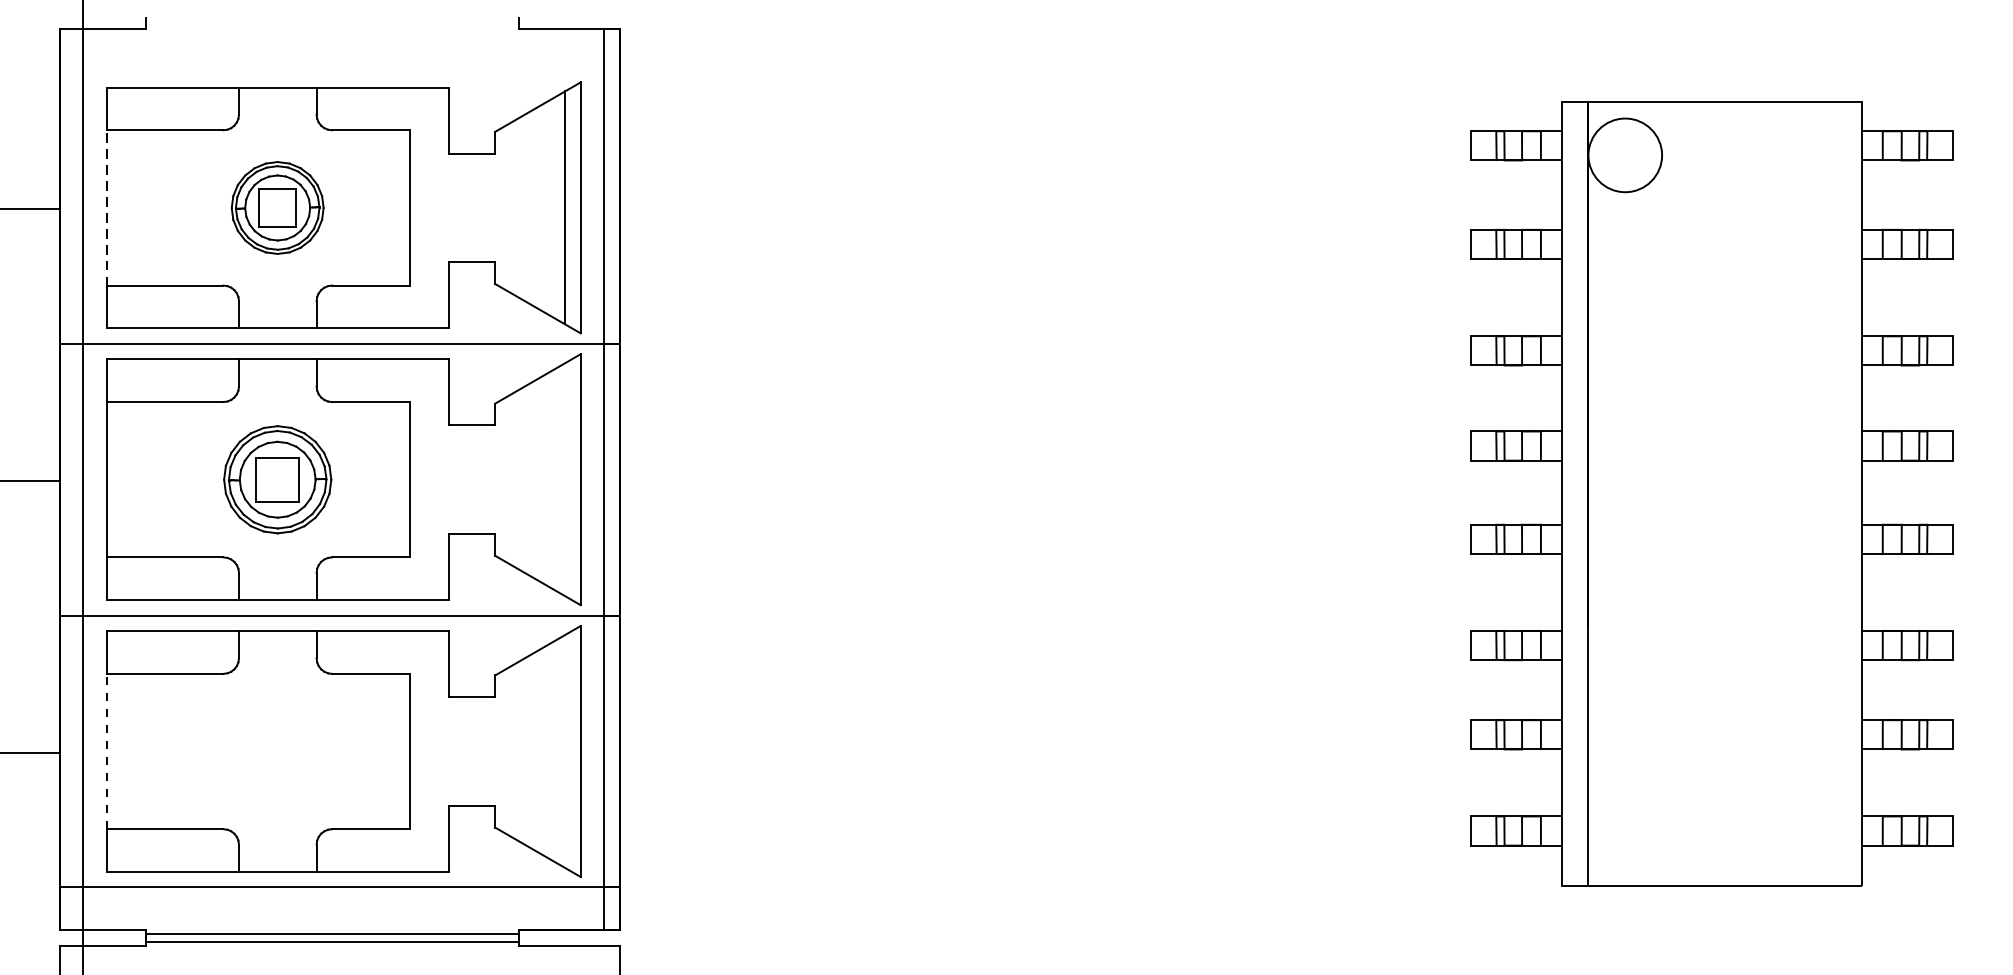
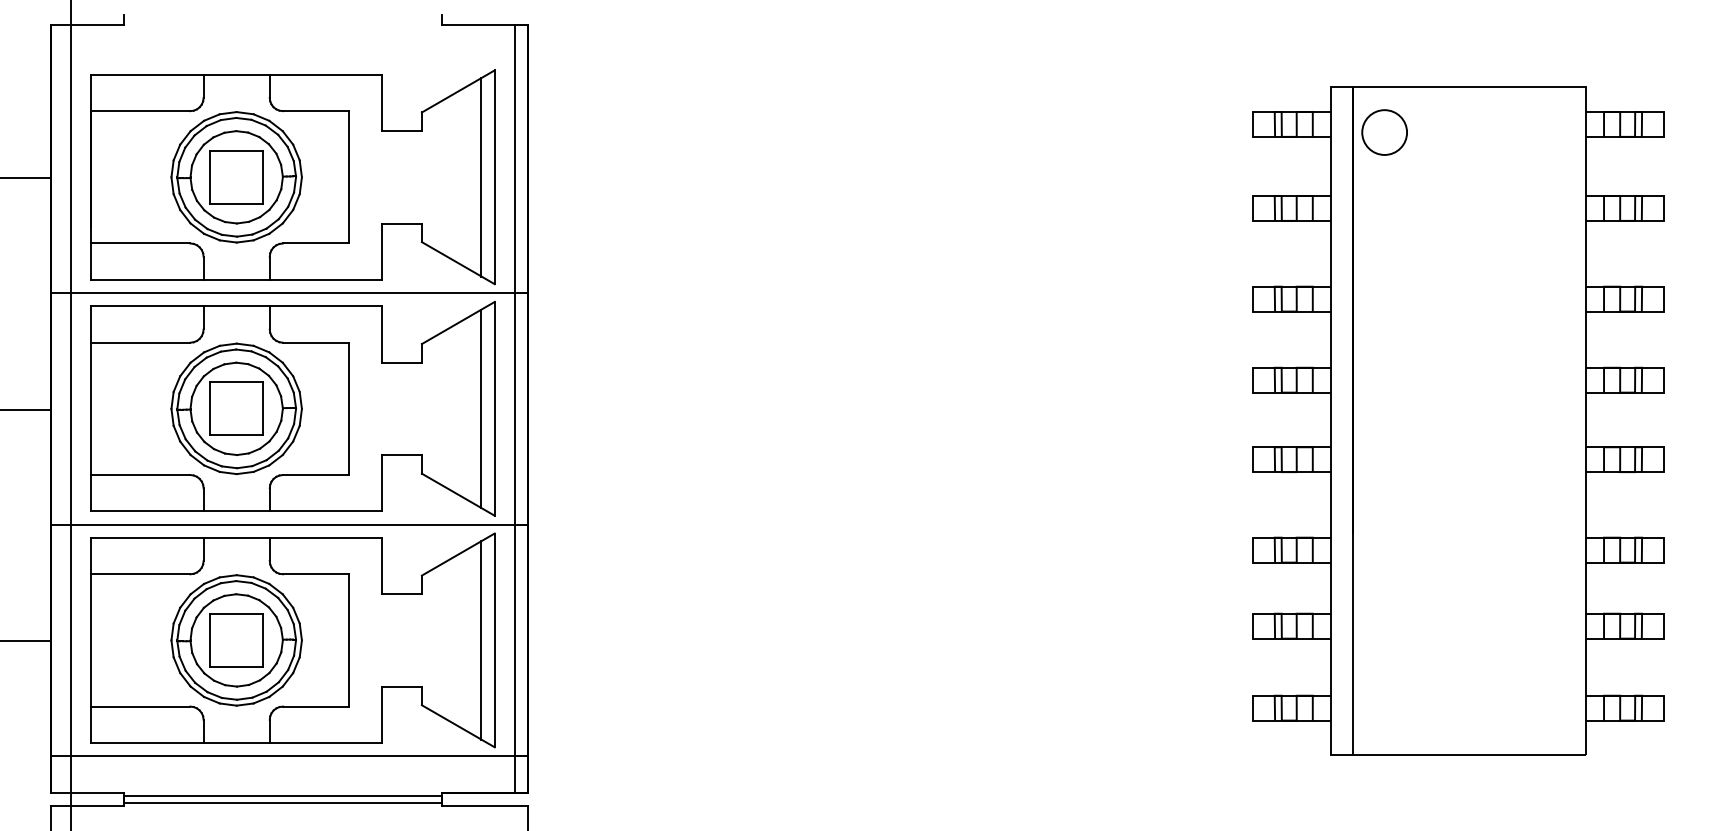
line: (107, 138) -> (91, 118), dashed -> solid
circle: (1625, 155) -> (1384, 132), size x0.71
part: (277, 208) -> (236, 177), size x1.67
part: (277, 479) -> (236, 408), size x1.43
line: (565, 479) -> (481, 408), added
line: (107, 750) -> (91, 639), dashed -> solid
part: (277, 751) -> (236, 640), added
line: (565, 751) -> (481, 640), added

